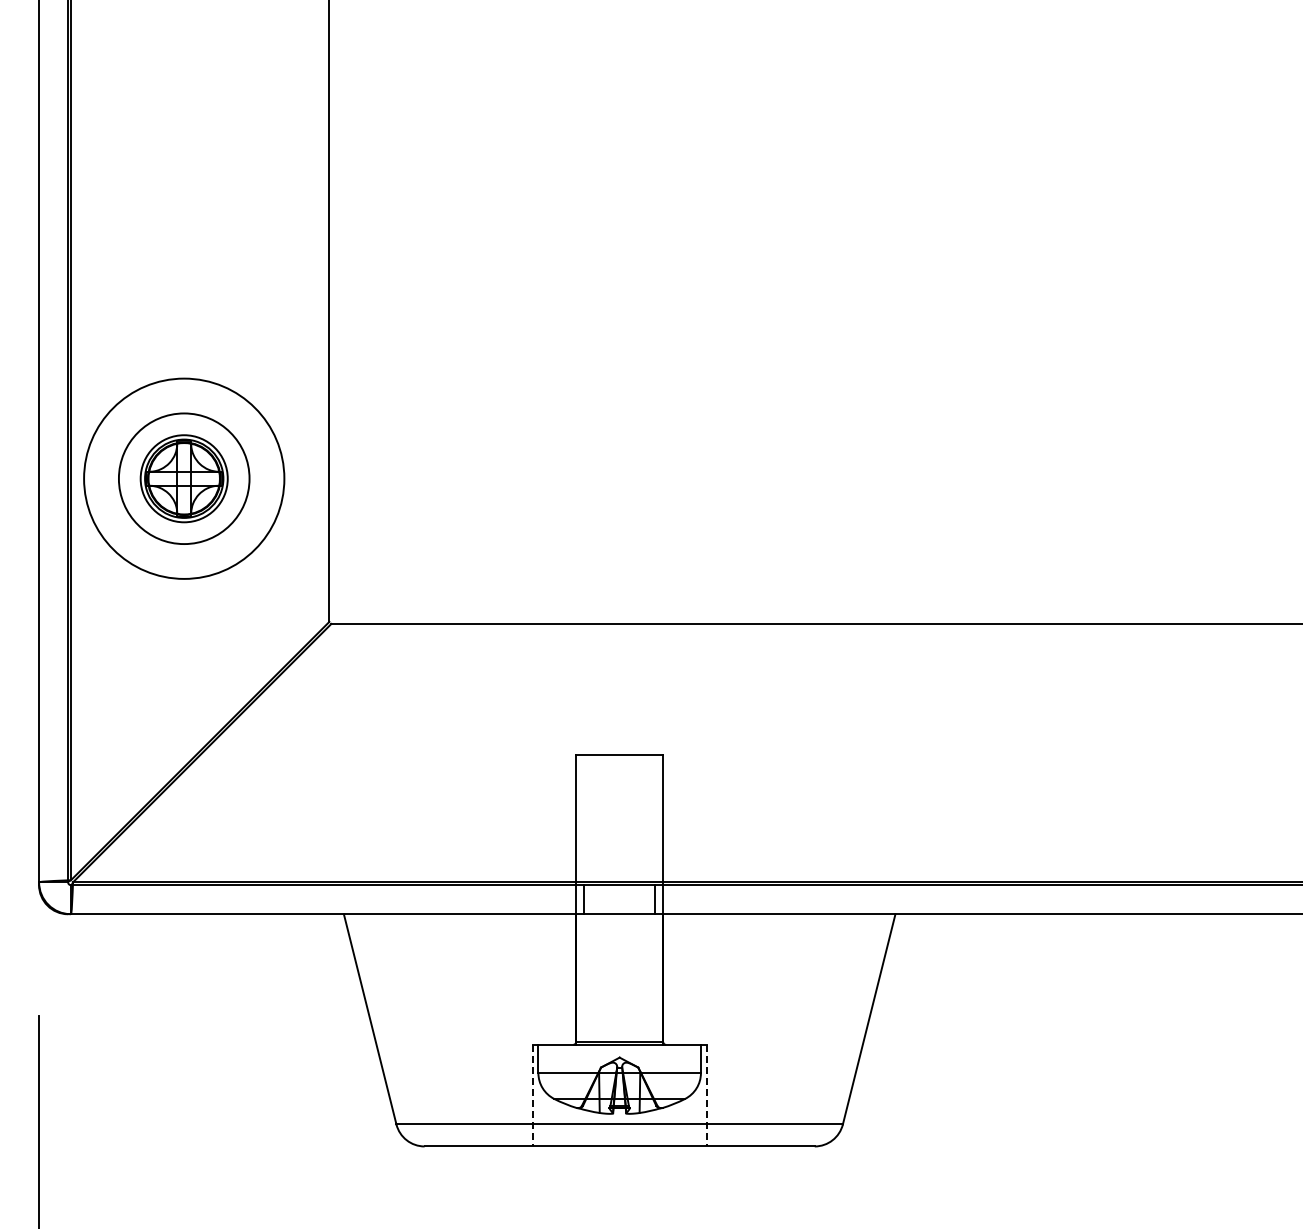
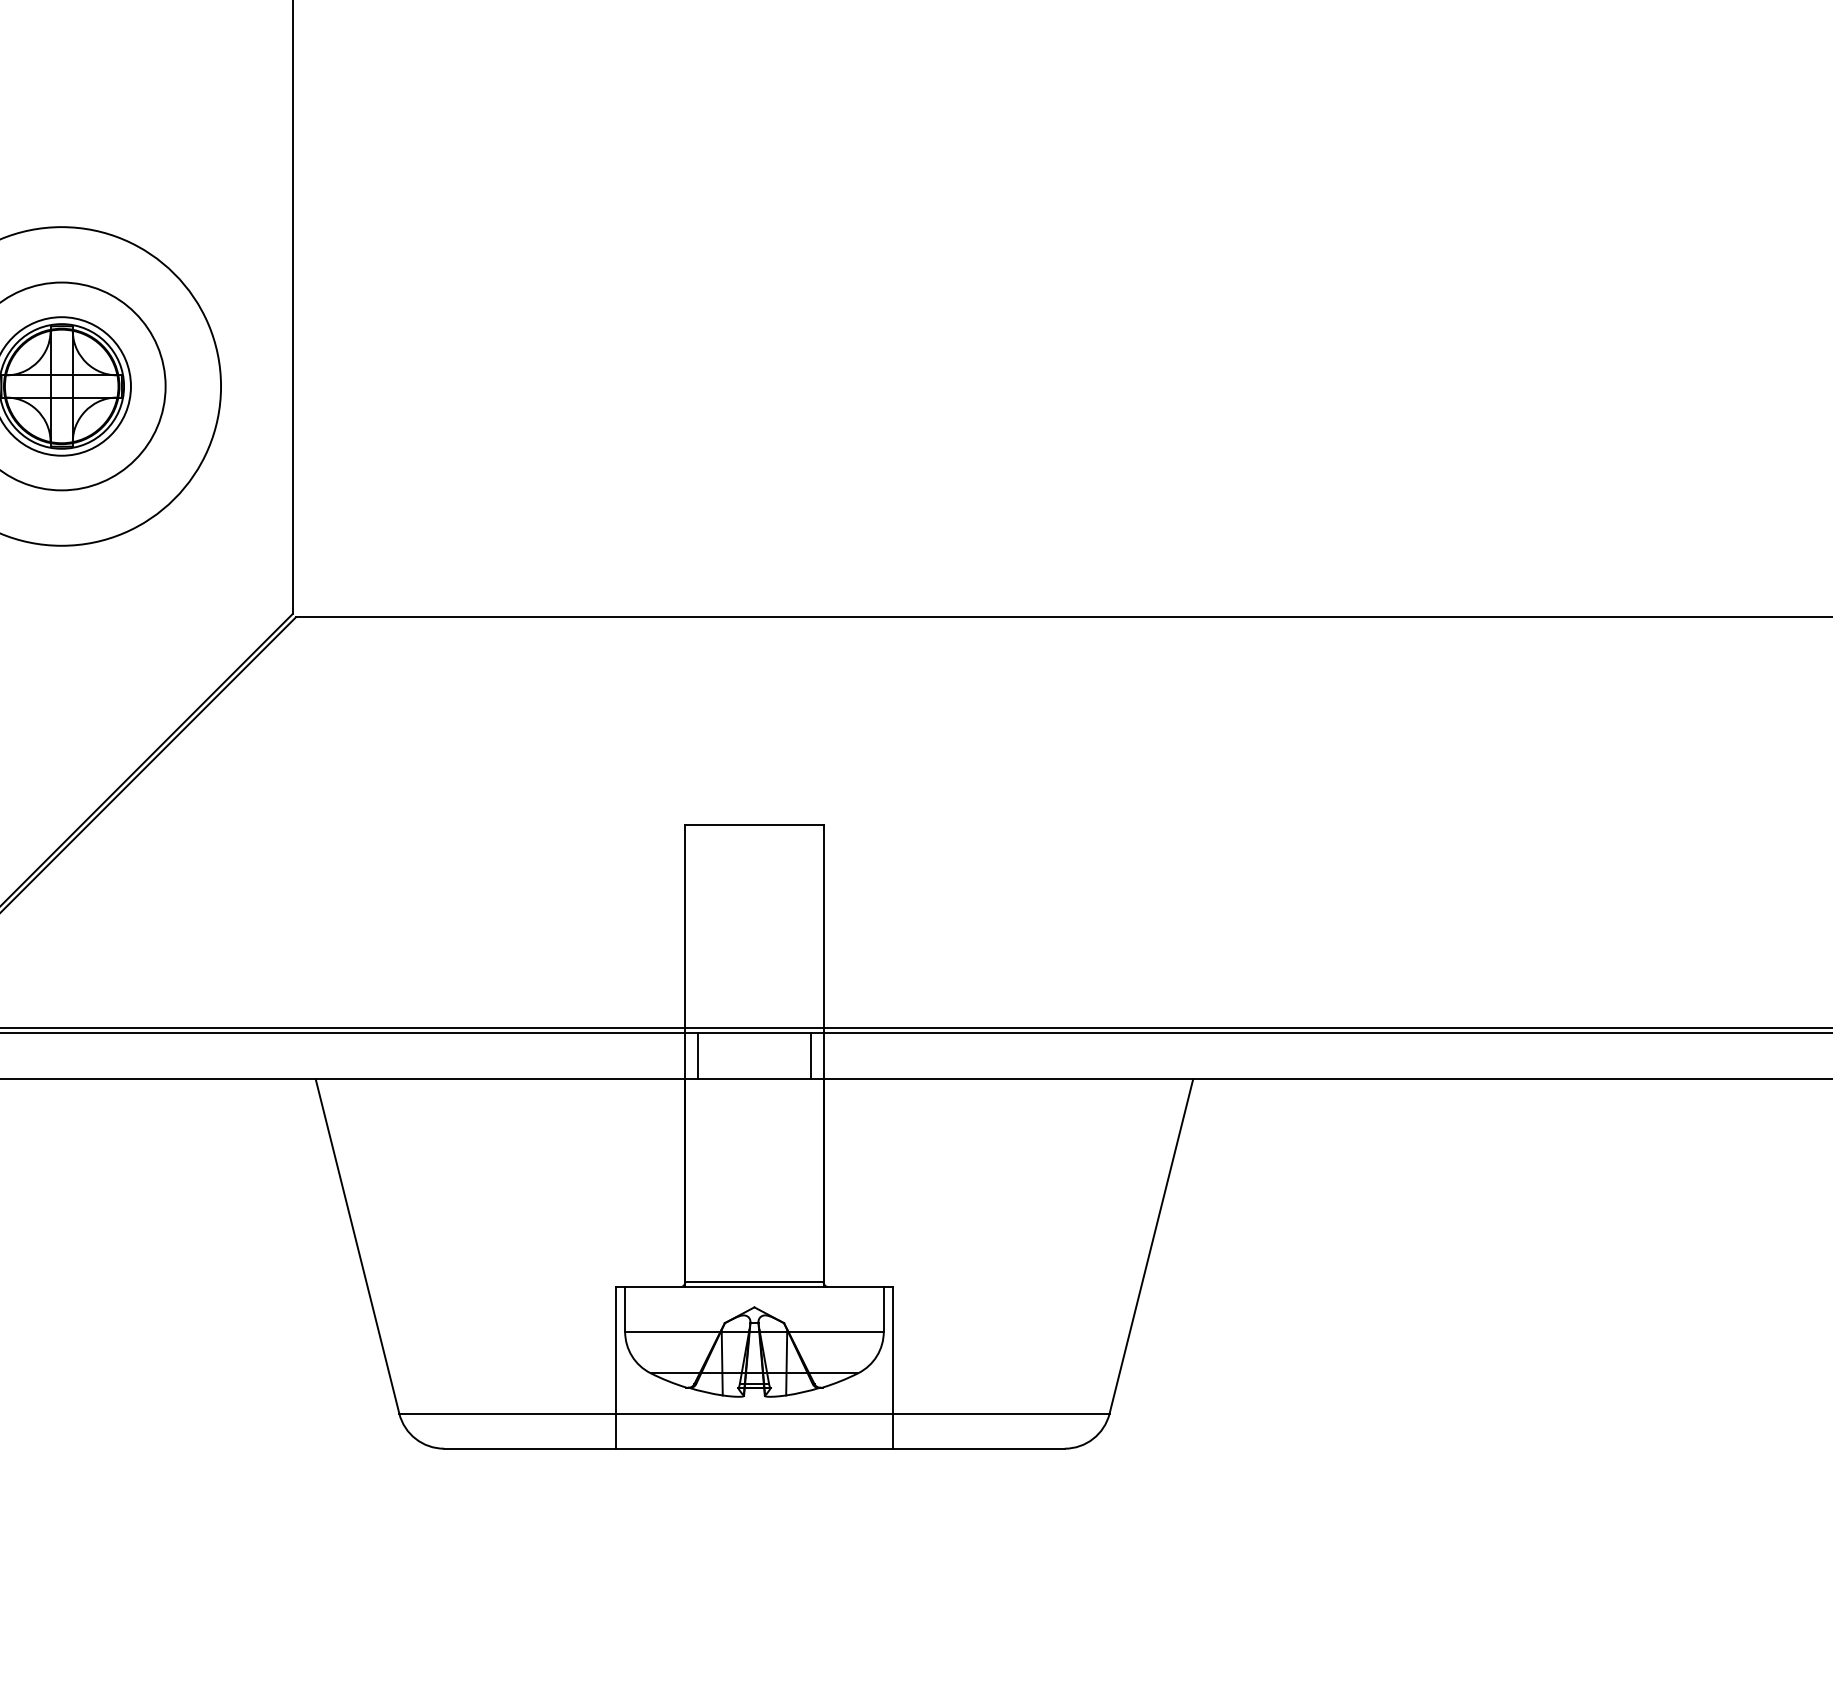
line: (532, 1095) -> (615, 1367), dashed -> solid
line: (706, 1095) -> (892, 1367), dashed -> solid

